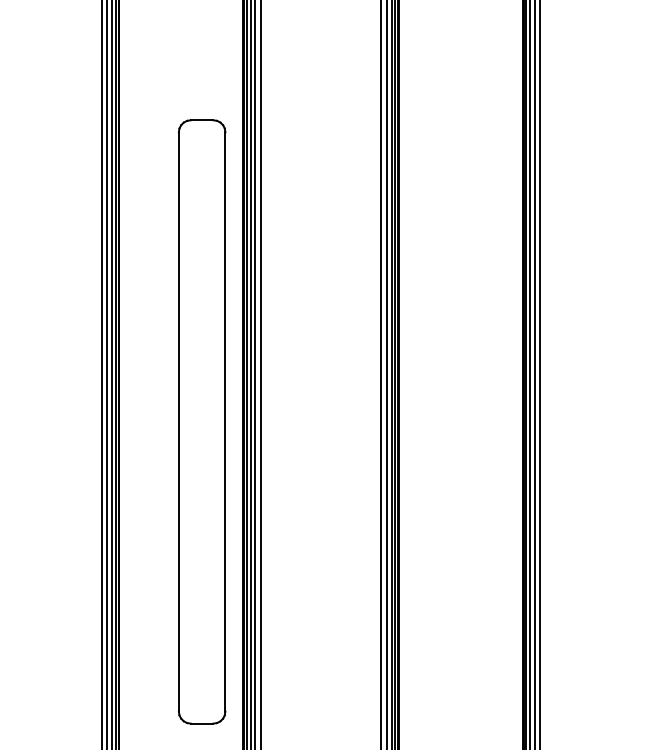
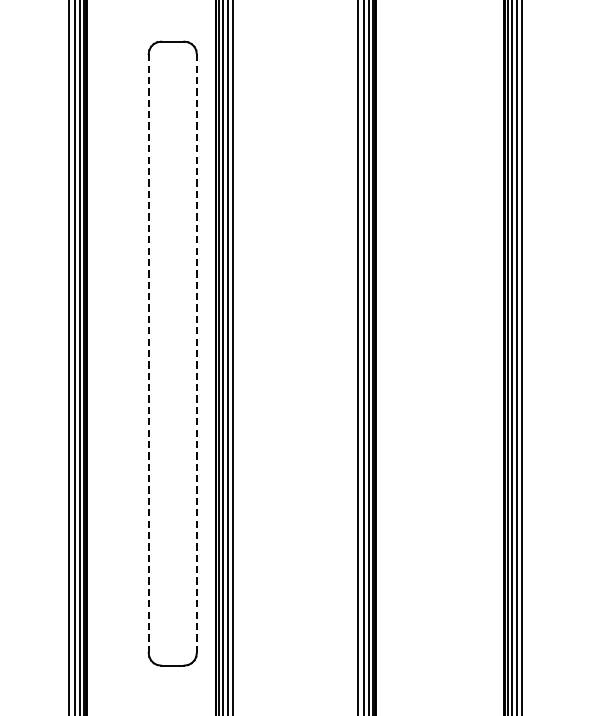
line: (178, 421) -> (148, 353), solid -> dashed
line: (225, 421) -> (196, 353), solid -> dashed

